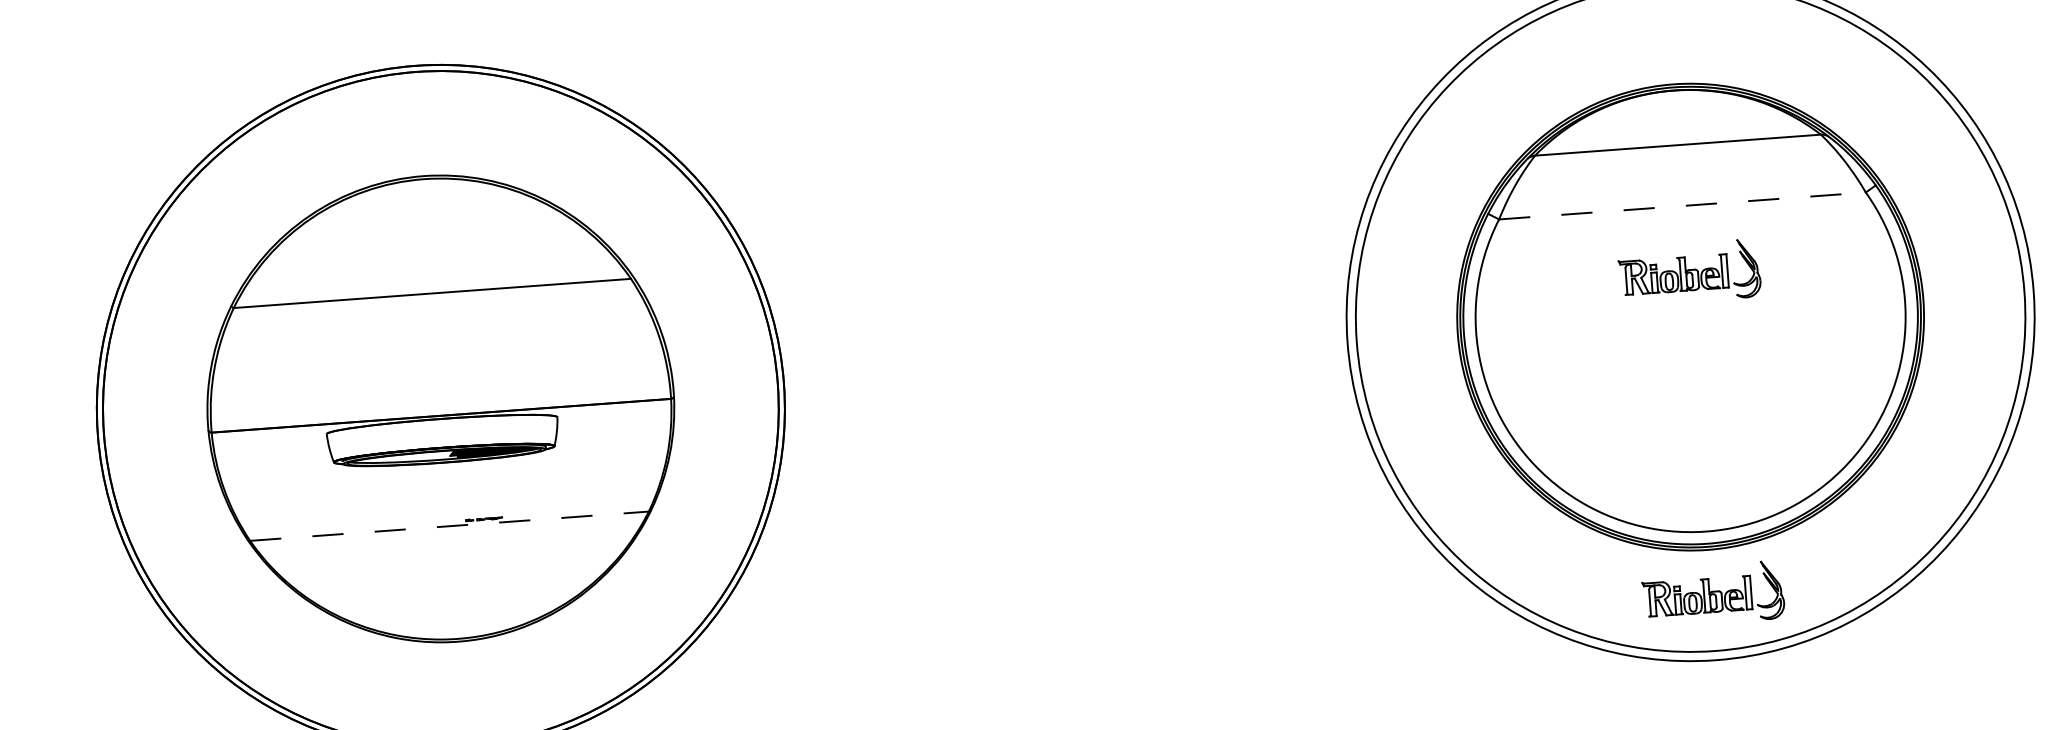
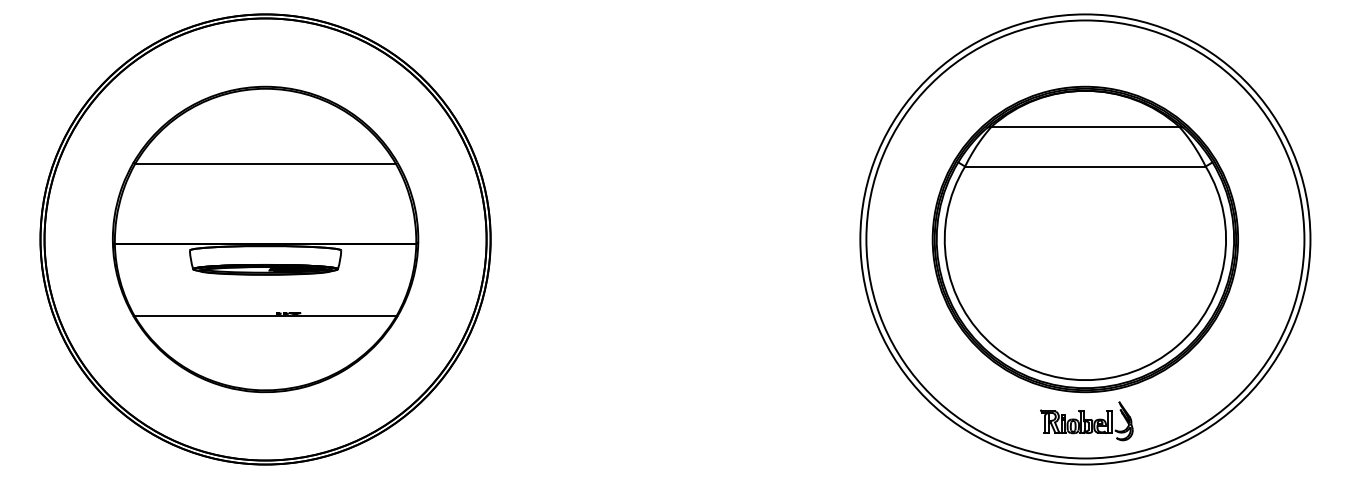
line: (1682, 205) -> (1085, 166), dashed -> solid
part: (1689, 272) -> (1086, 210), removed
line: (449, 526) -> (265, 316), dashed -> solid

